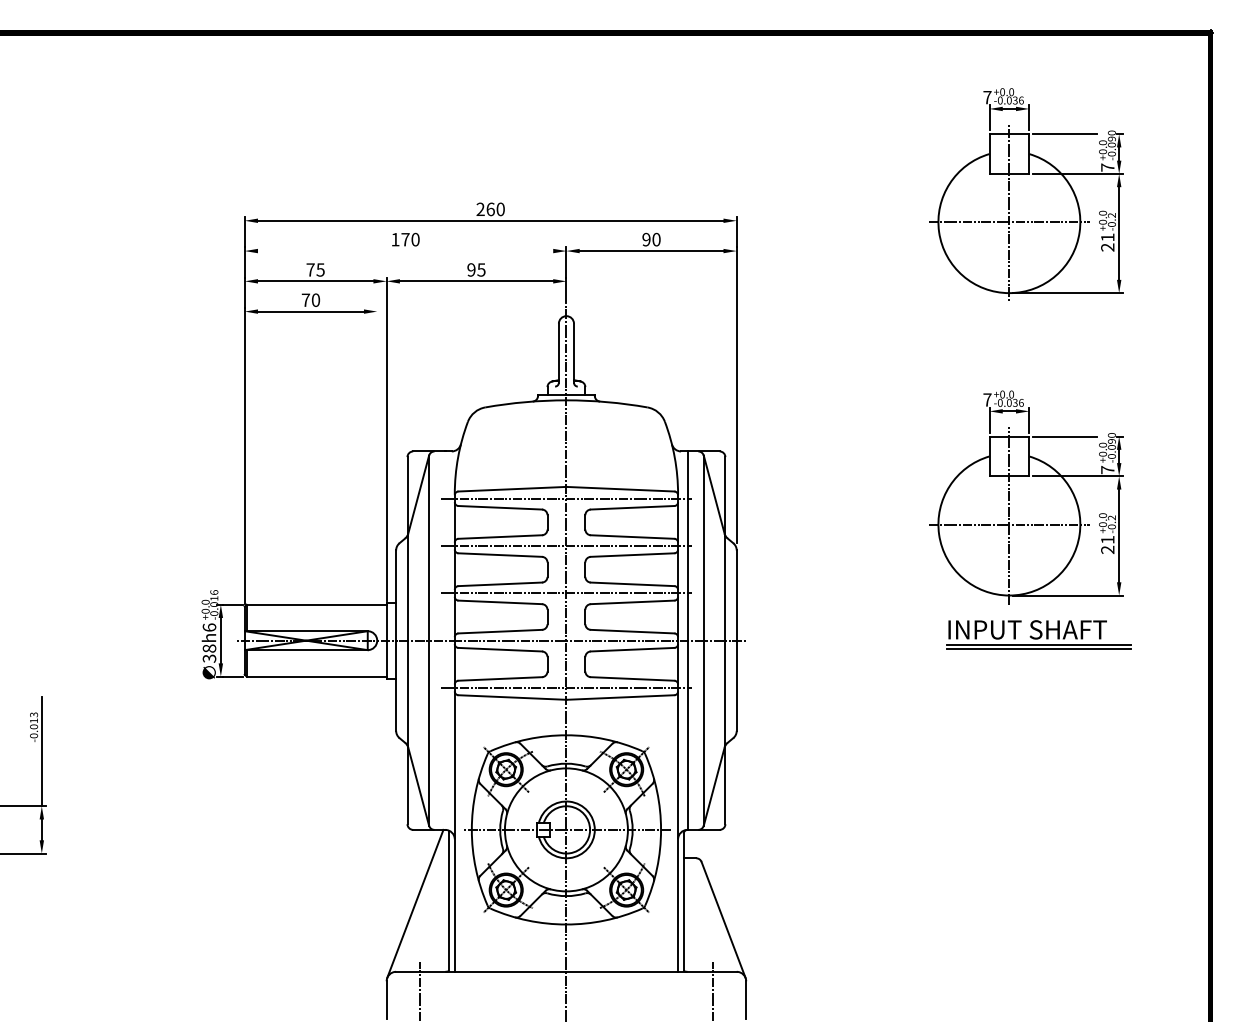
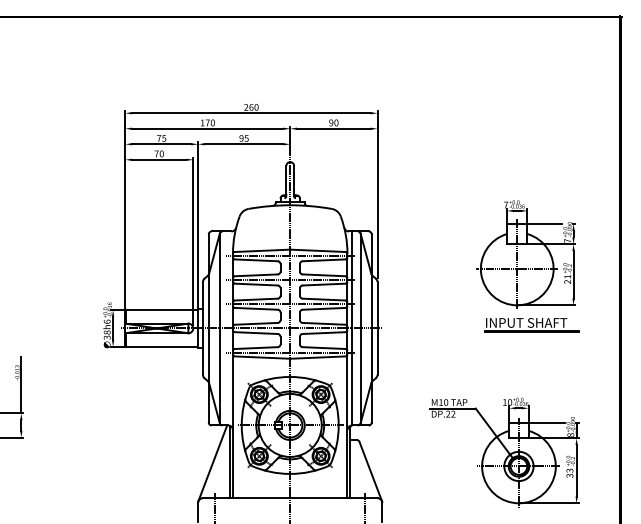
part: (1025, 193) -> (525, 99), removed
line: (405, 250) -> (207, 128), added
line: (377, 471) -> (193, 241), added
part: (984, 882) -> (504, 452), added

